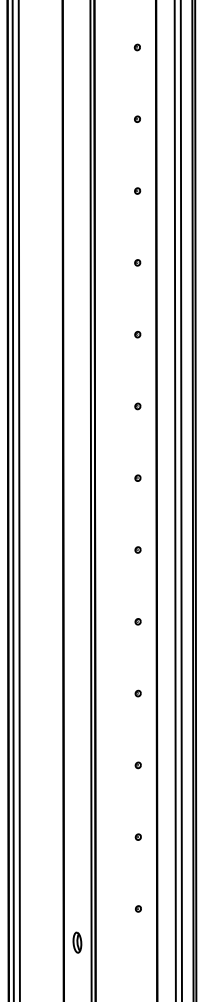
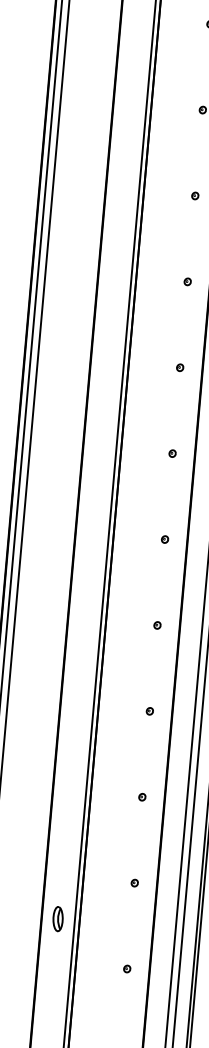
part: (77, 942) -> (58, 918), moved

